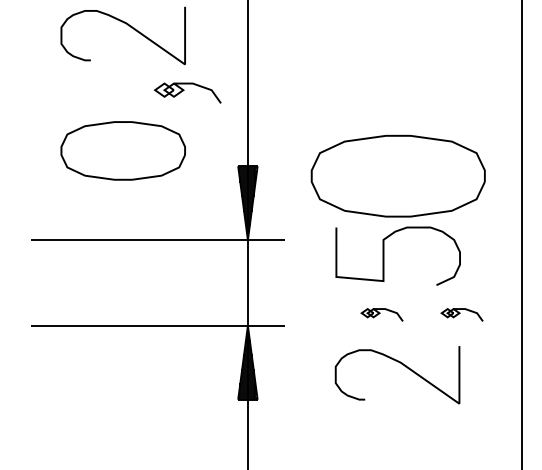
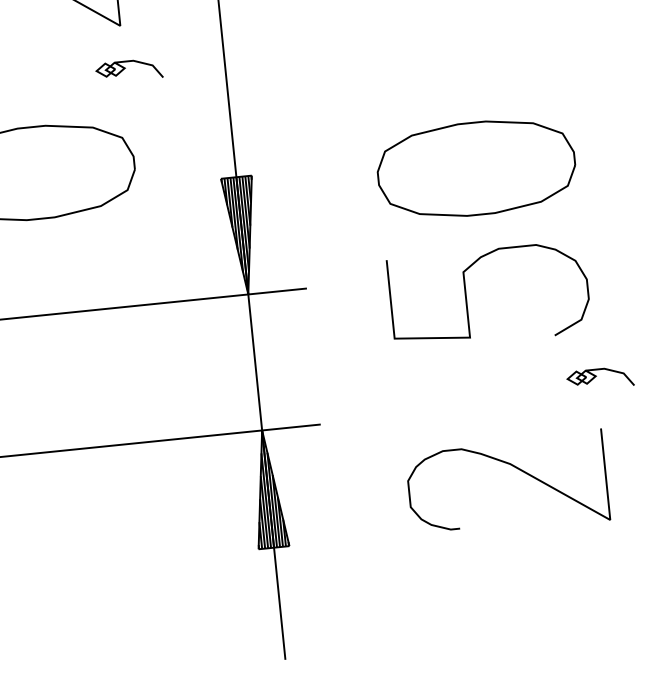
part: (187, 92) -> (128, 69), size x0.62
part: (397, 175) -> (475, 167), size x0.71
part: (381, 314) -> (472, 390), removed

